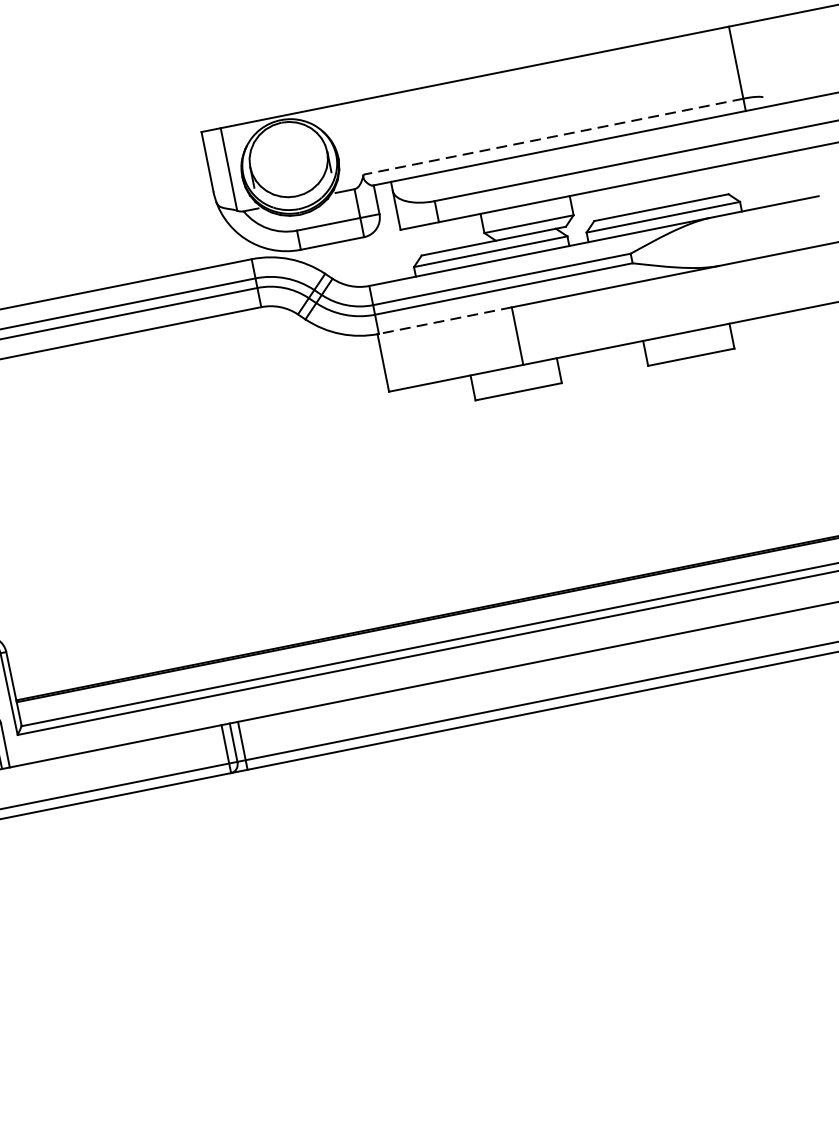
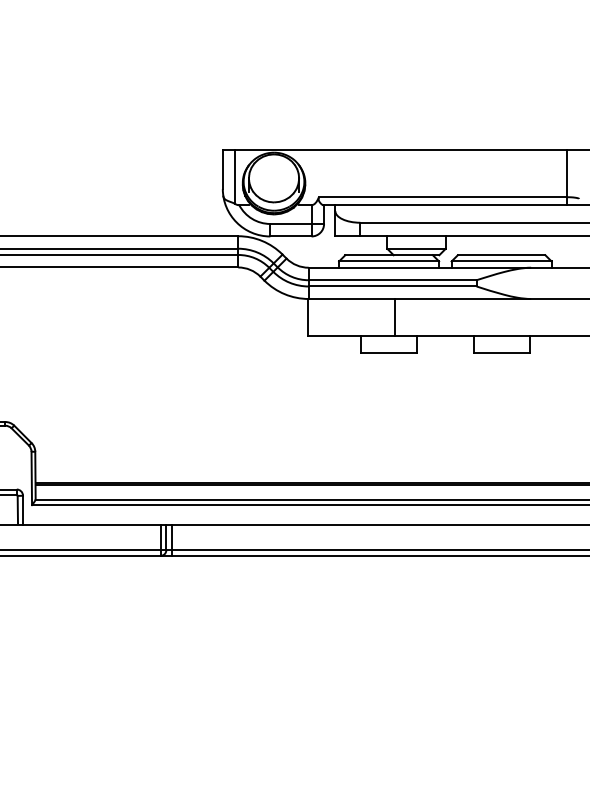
line: (553, 137) -> (442, 197), dashed -> solid
line: (444, 320) -> (351, 298), dashed -> solid

